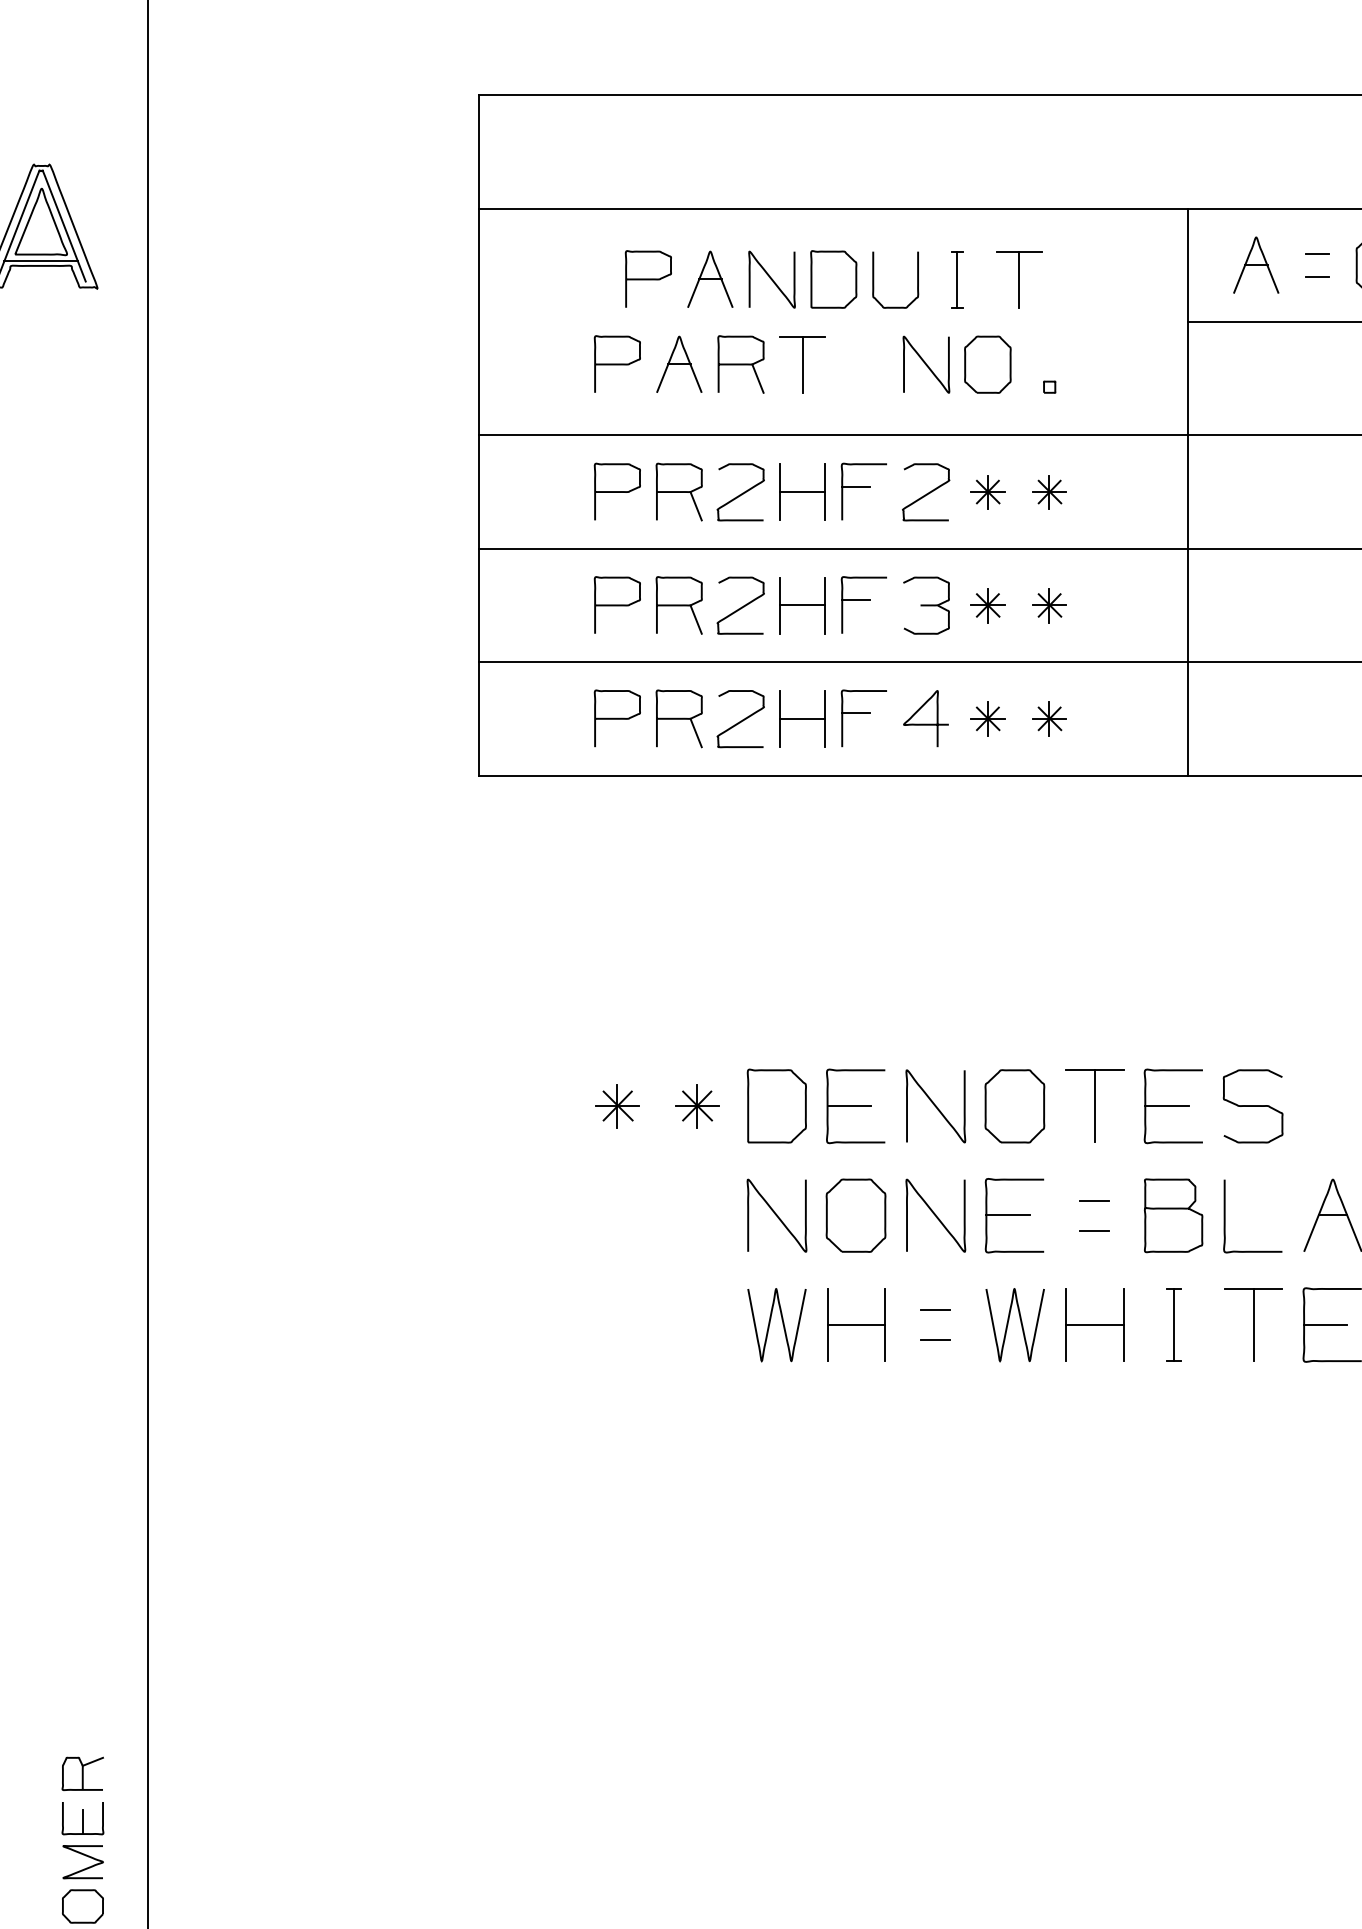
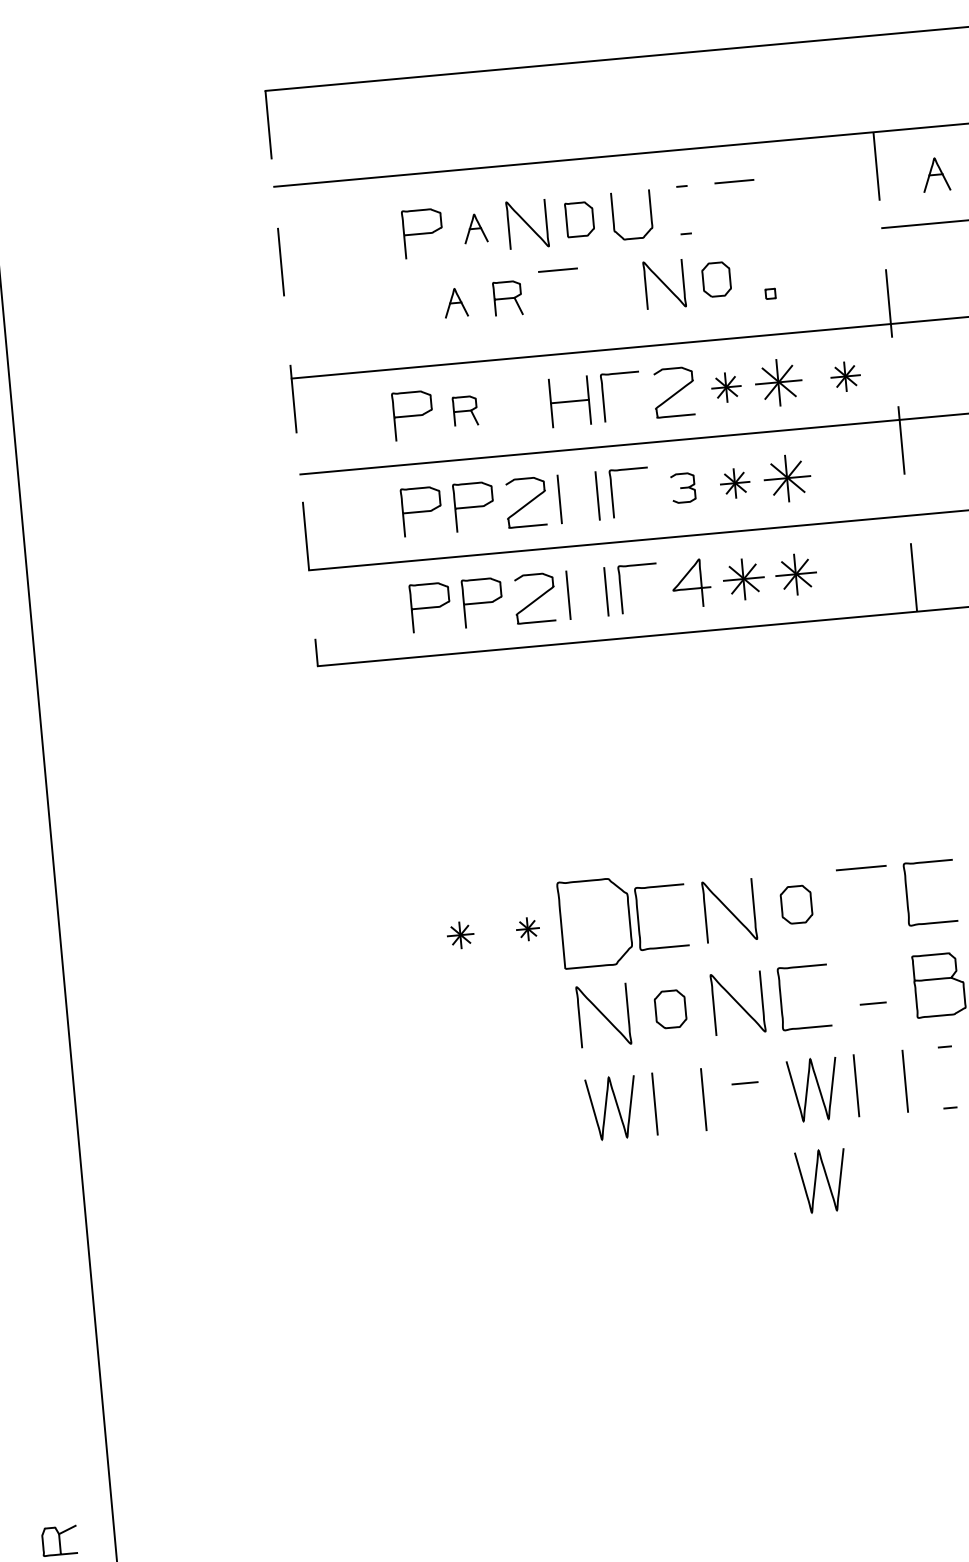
part: (1256, 264) -> (936, 174), size x0.7
part: (710, 278) -> (475, 228), size x0.6
part: (833, 279) -> (579, 219), size x0.7
line: (957, 279) -> (684, 209), removed
line: (1019, 279) -> (736, 205), removed
curve: (616, 363) -> (402, 307), removed
part: (679, 363) -> (455, 302), size x0.6
part: (740, 364) -> (507, 298), size x0.7
line: (802, 364) -> (559, 293), removed
part: (987, 364) -> (716, 279), size x0.7
line: (478, 435) -> (291, 378), solid -> dashed
line: (856, 486) -> (614, 392), removed
part: (678, 491) -> (464, 410), size x0.6
part: (1049, 492) -> (778, 382), size x1.6
part: (1128, 492) -> (845, 376), added
line: (1187, 492) -> (895, 372), solid -> dashed
curve: (741, 493) -> (518, 407), removed
line: (856, 600) -> (623, 489), removed
line: (802, 605) -> (578, 497), removed
part: (926, 605) -> (683, 488), size x0.6
part: (1049, 605) -> (787, 478), size x1.6
line: (695, 619) -> (488, 517), removed
line: (856, 713) -> (632, 584), removed
line: (802, 718) -> (587, 593), removed
part: (987, 718) -> (743, 578), size x1.4
part: (1049, 718) -> (795, 574), size x1.4
line: (695, 732) -> (497, 613), removed
part: (776, 1105) -> (594, 922), size x1.4
part: (617, 1106) -> (460, 935), size x0.7
part: (697, 1106) -> (528, 929), size x0.6
line: (848, 1106) -> (655, 917), removed
part: (1014, 1106) -> (796, 904), size x0.6
line: (1094, 1106) -> (863, 898), removed
line: (1166, 1106) -> (924, 893), removed
line: (1094, 1200) -> (871, 978), removed
part: (855, 1215) -> (670, 1009), size x0.6
line: (1007, 1215) -> (798, 997), removed
line: (856, 1324) -> (679, 1101), removed
line: (1094, 1324) -> (880, 1083), removed
line: (1174, 1324) -> (948, 1076), removed
line: (935, 1339) -> (747, 1107), removed
curve: (1008, 1433) -> (816, 1181), added

